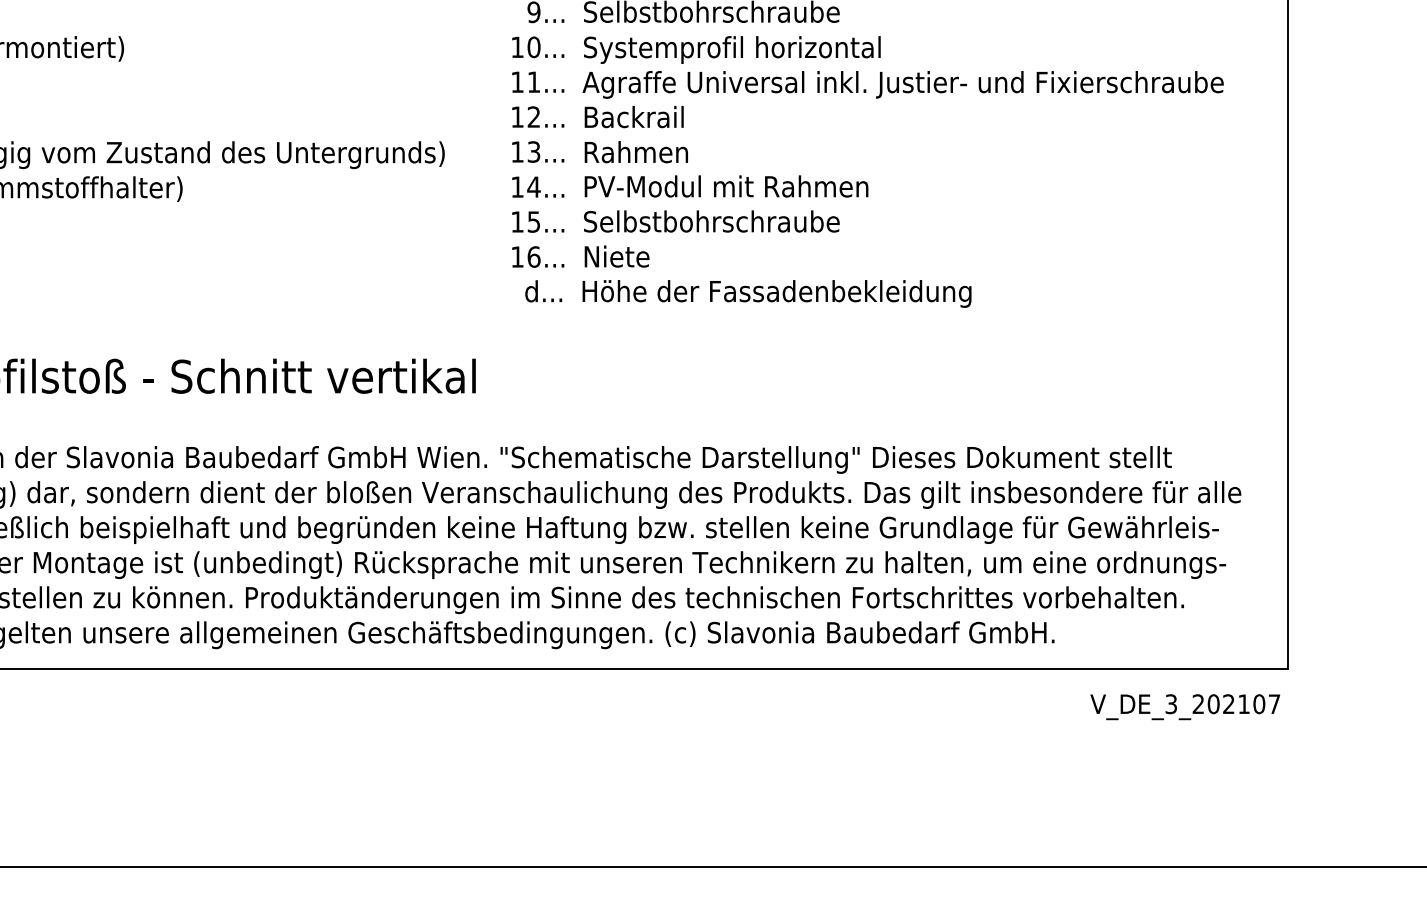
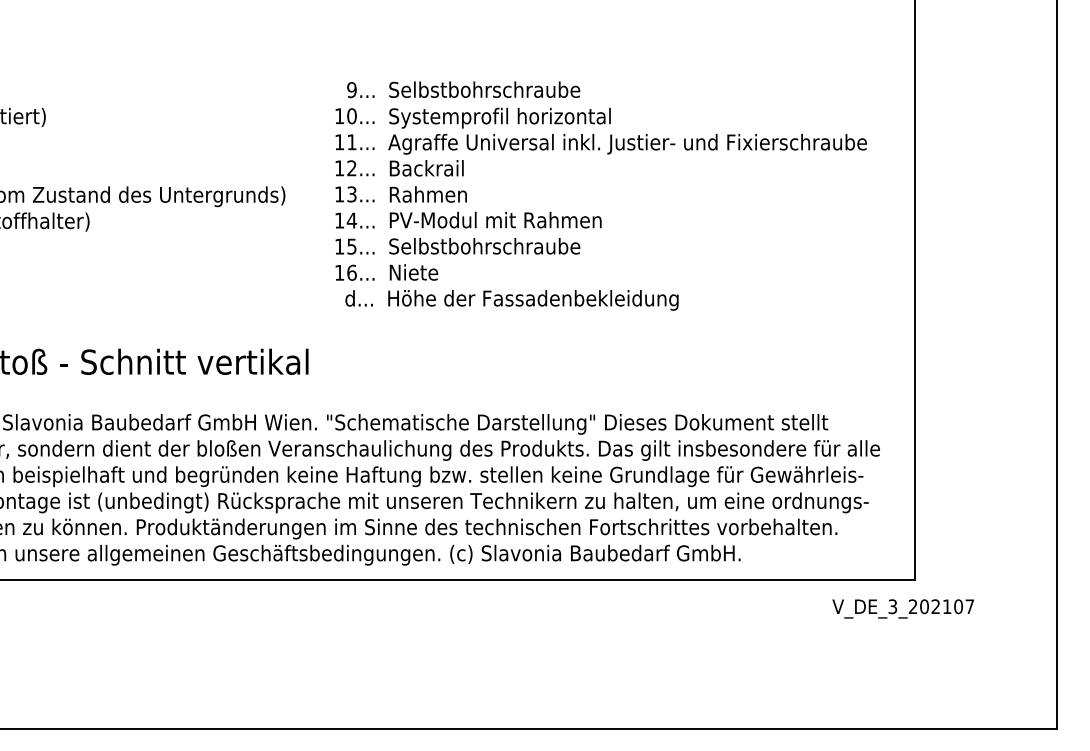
text: (1184, 706) -> (902, 608), moved

